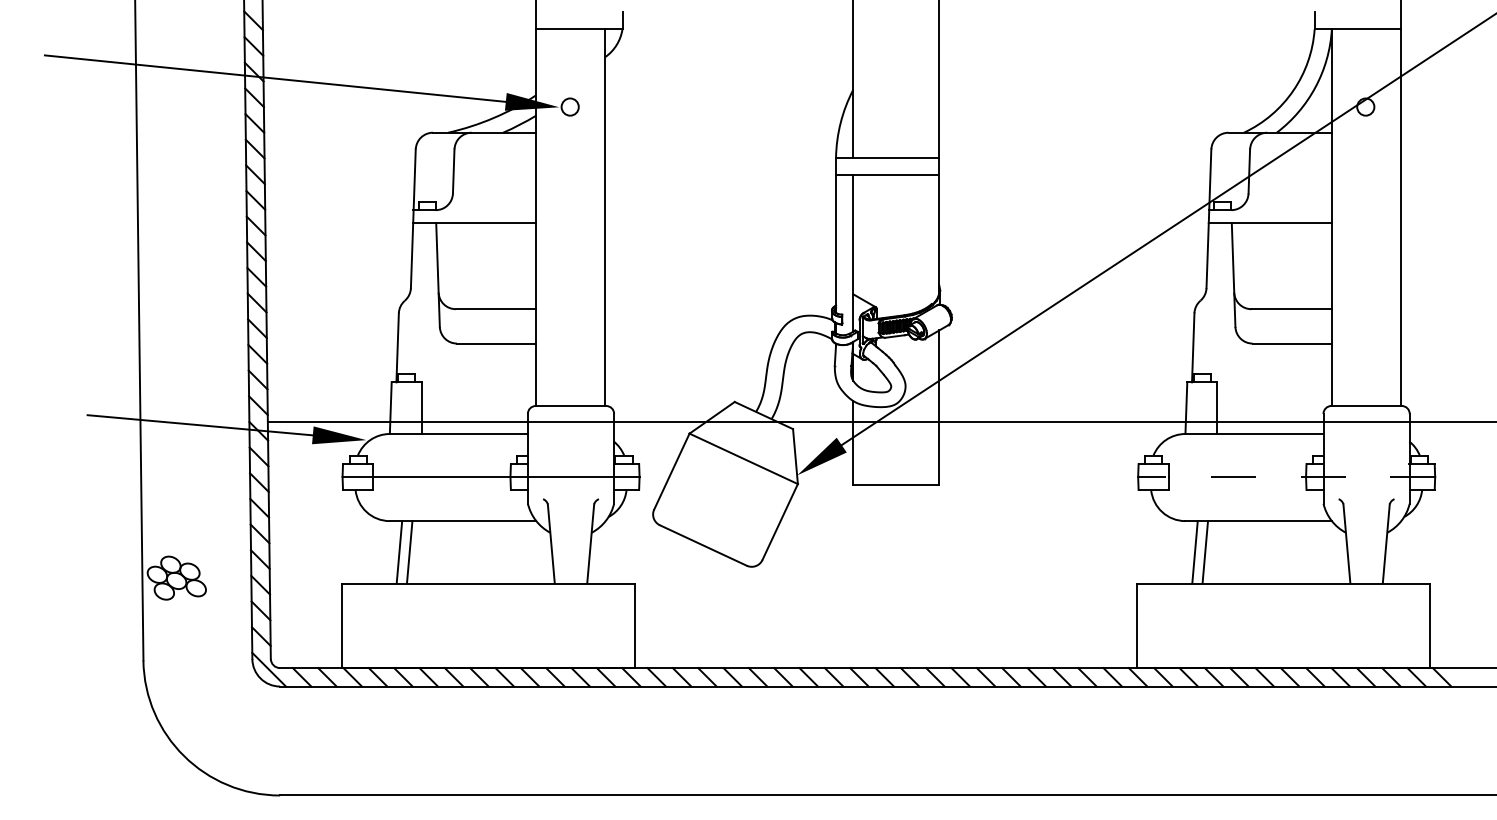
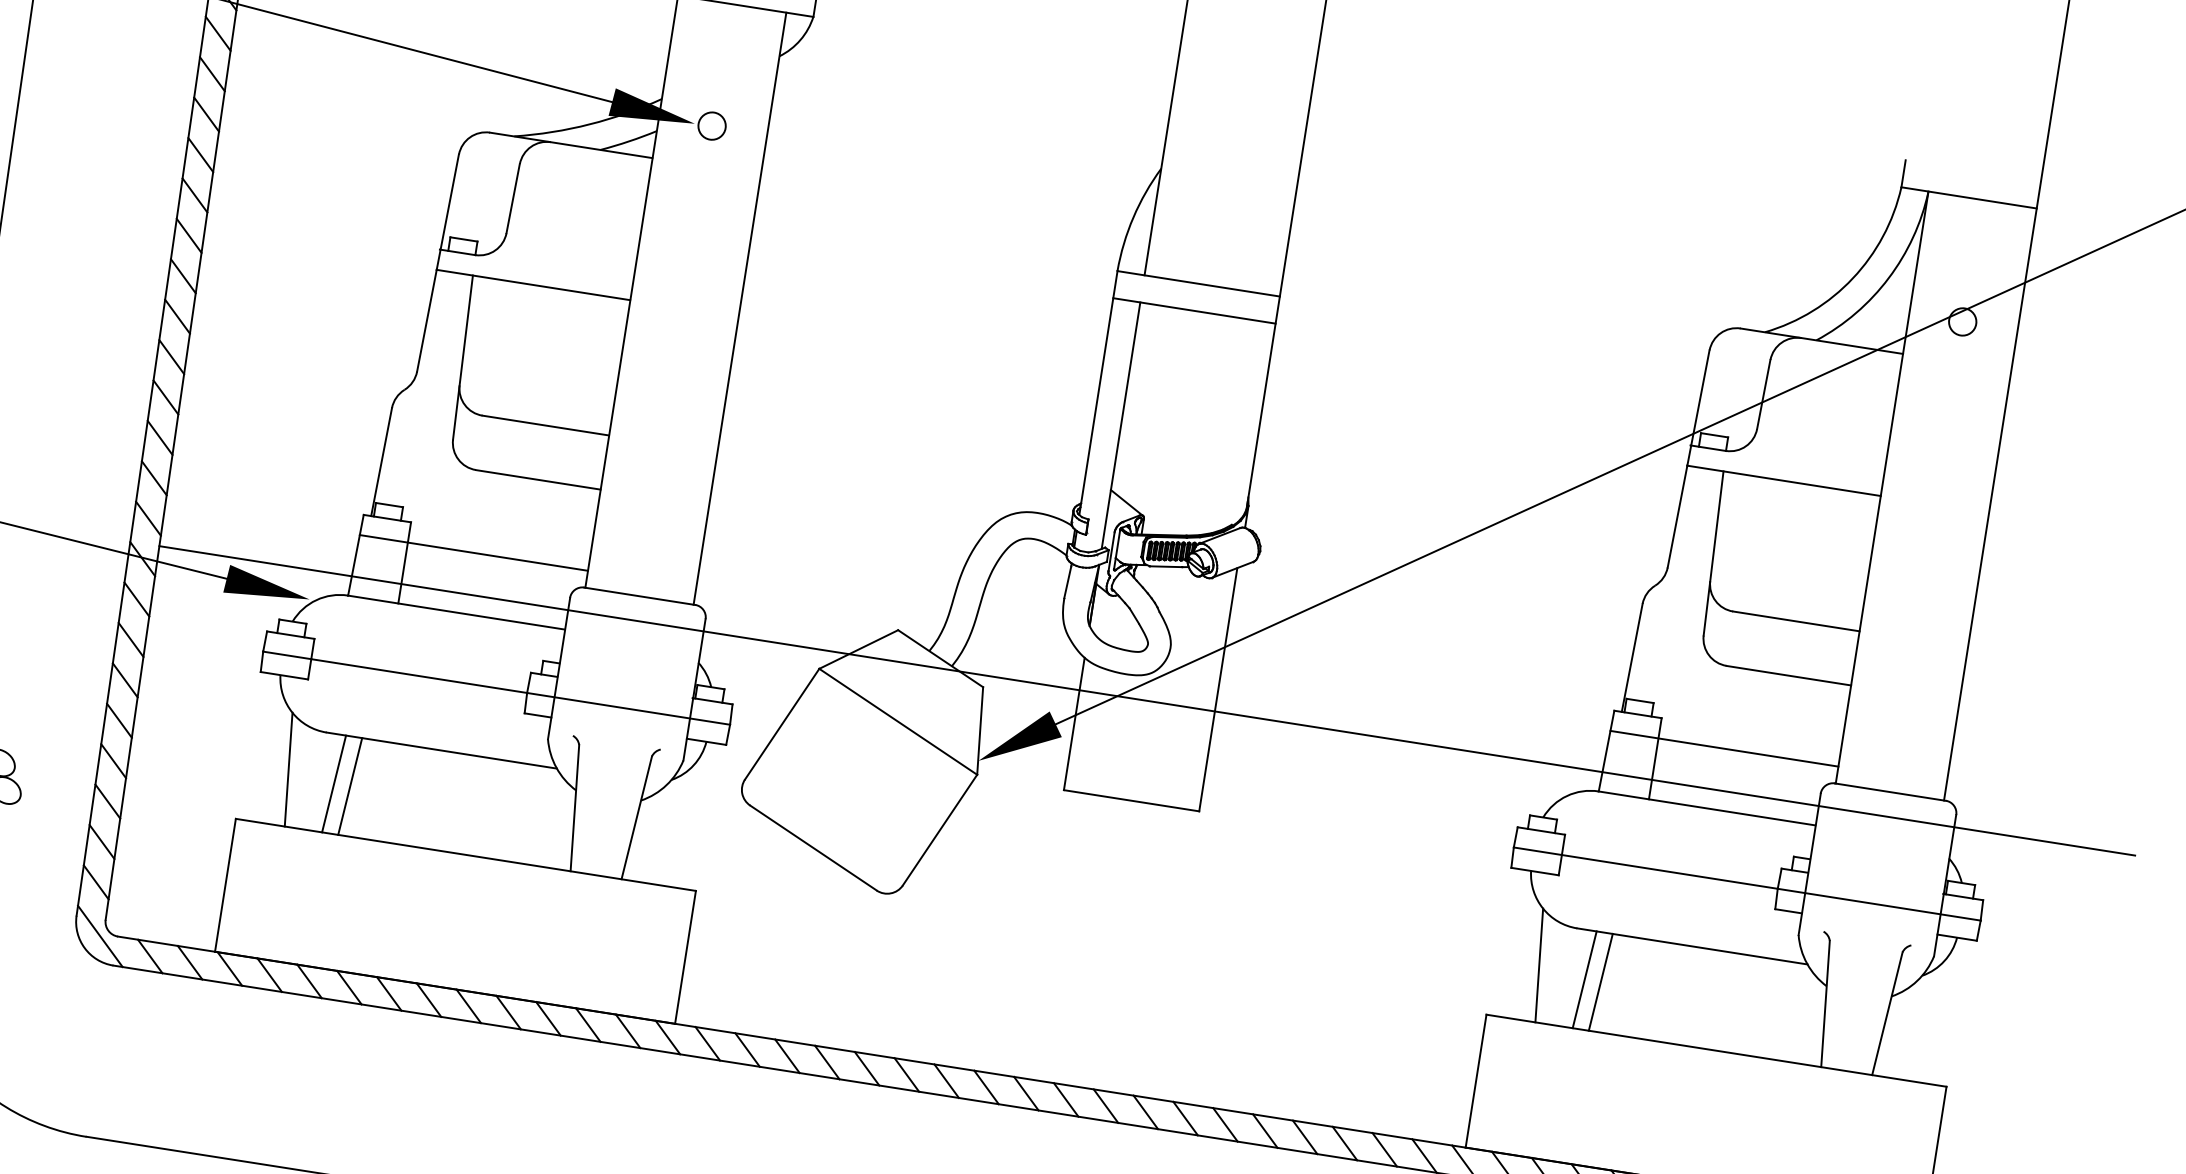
line: (463, 395) -> (473, 553), added
line: (1258, 395) -> (1723, 748), added
line: (1286, 477) -> (1746, 884), dashed -> solid
line: (369, 547) -> (288, 769), added
line: (1165, 547) -> (1539, 964), added

